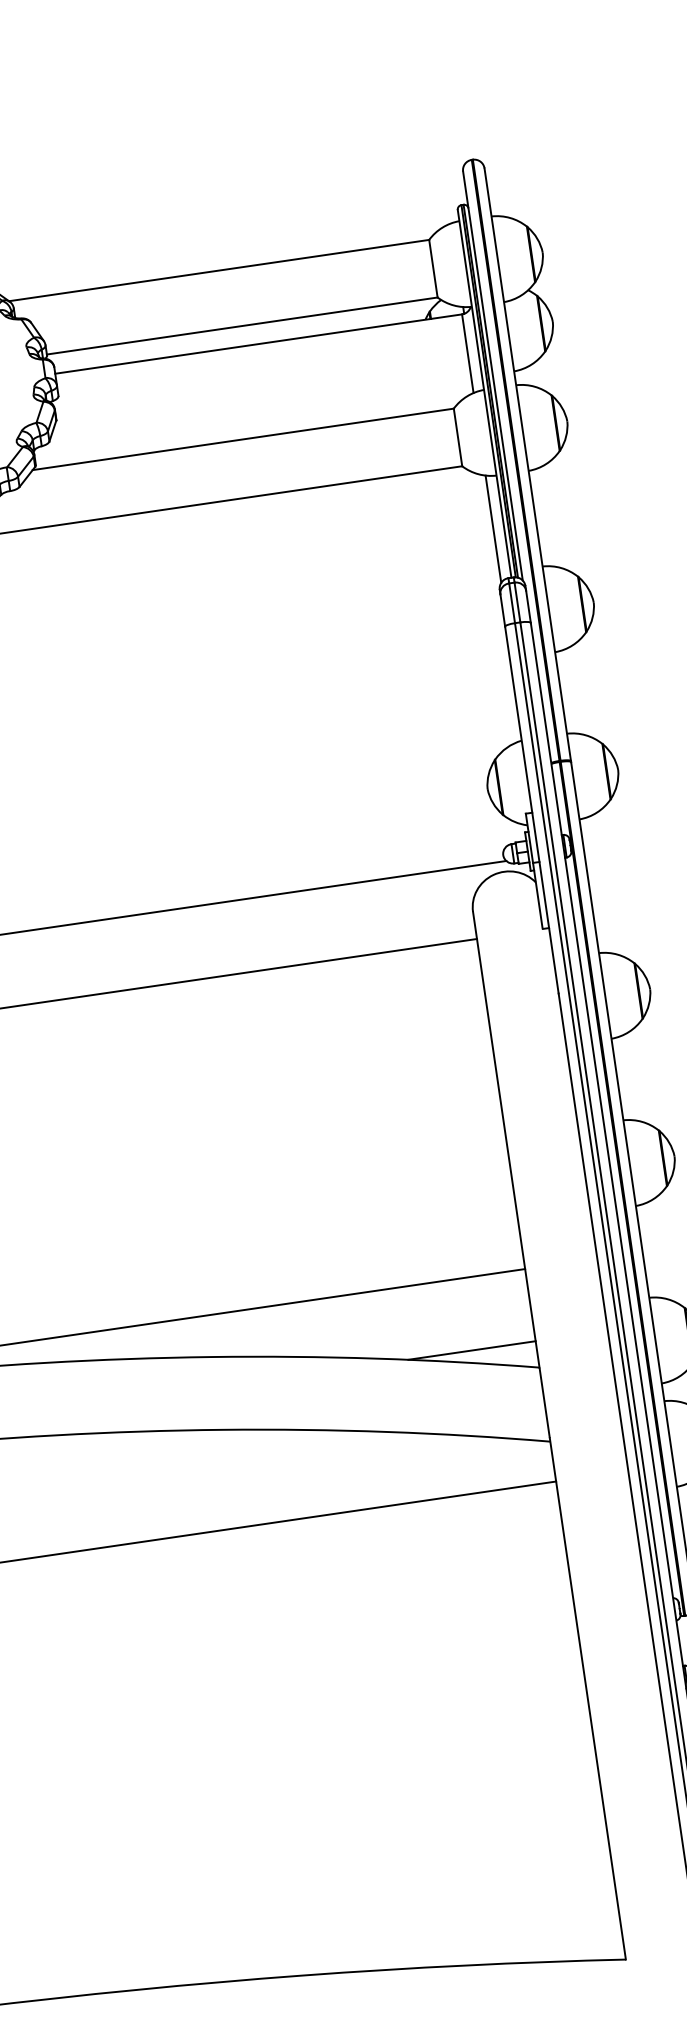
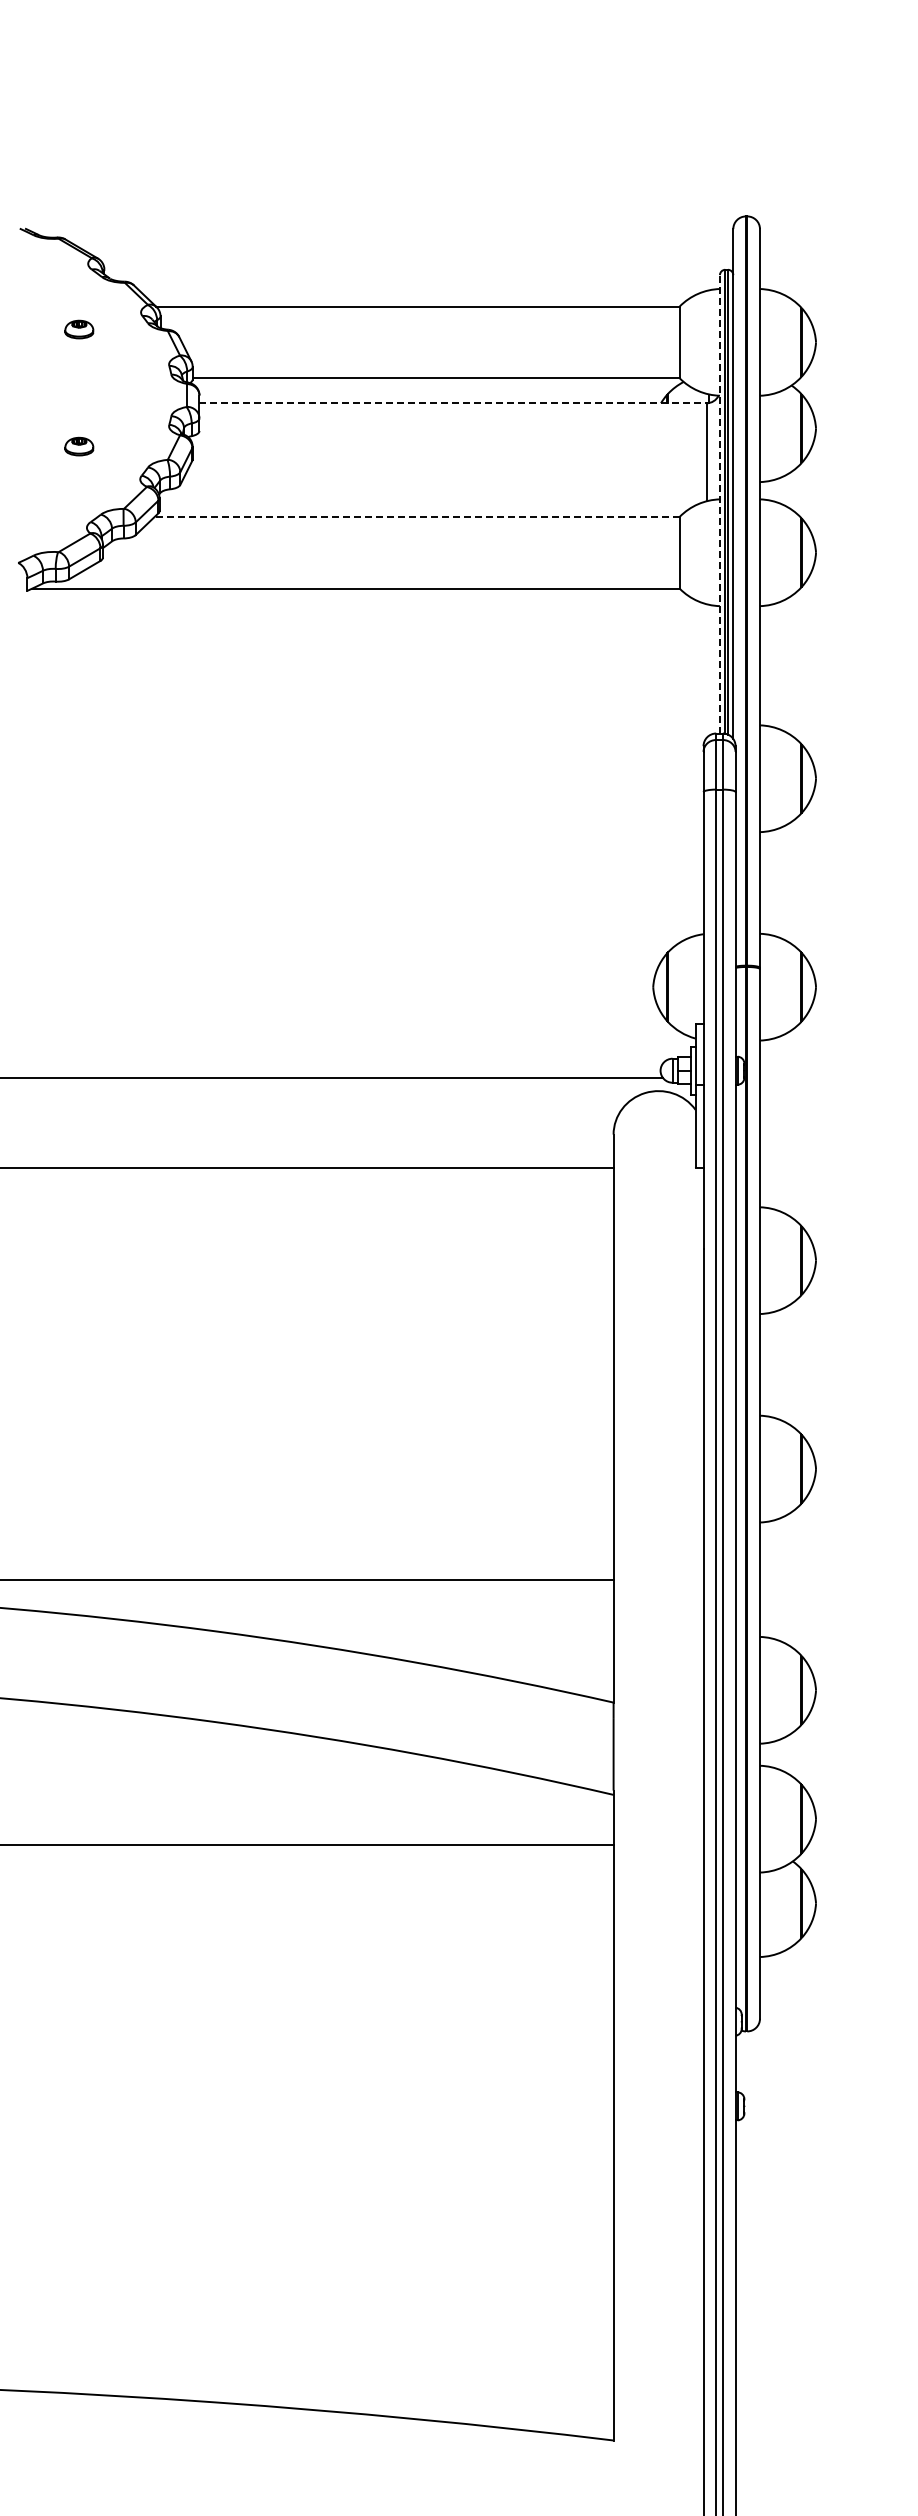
line: (259, 344) -> (453, 403), solid -> dashed
line: (484, 393) -> (719, 503), solid -> dashed
line: (242, 439) -> (416, 516), solid -> dashed
line: (493, 528) -> (706, 670), removed
line: (471, 1350) -> (533, 1669), removed

